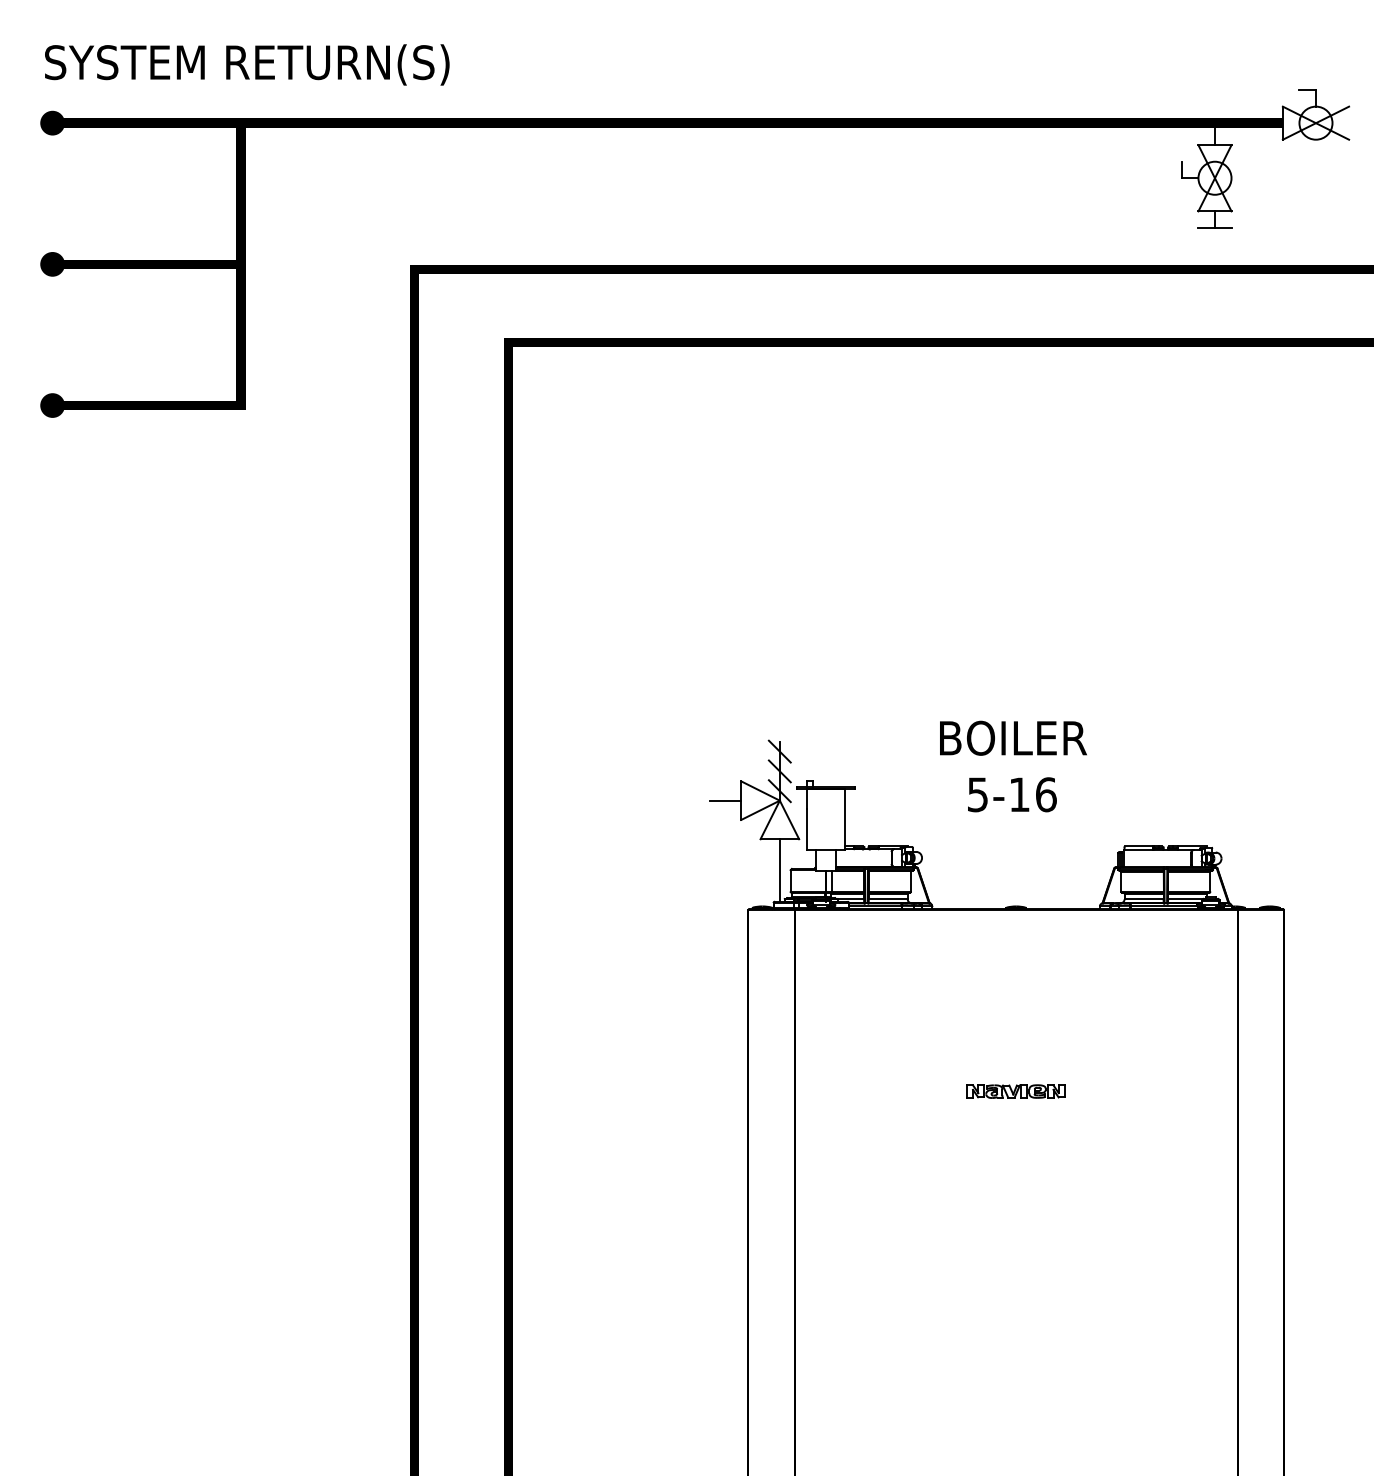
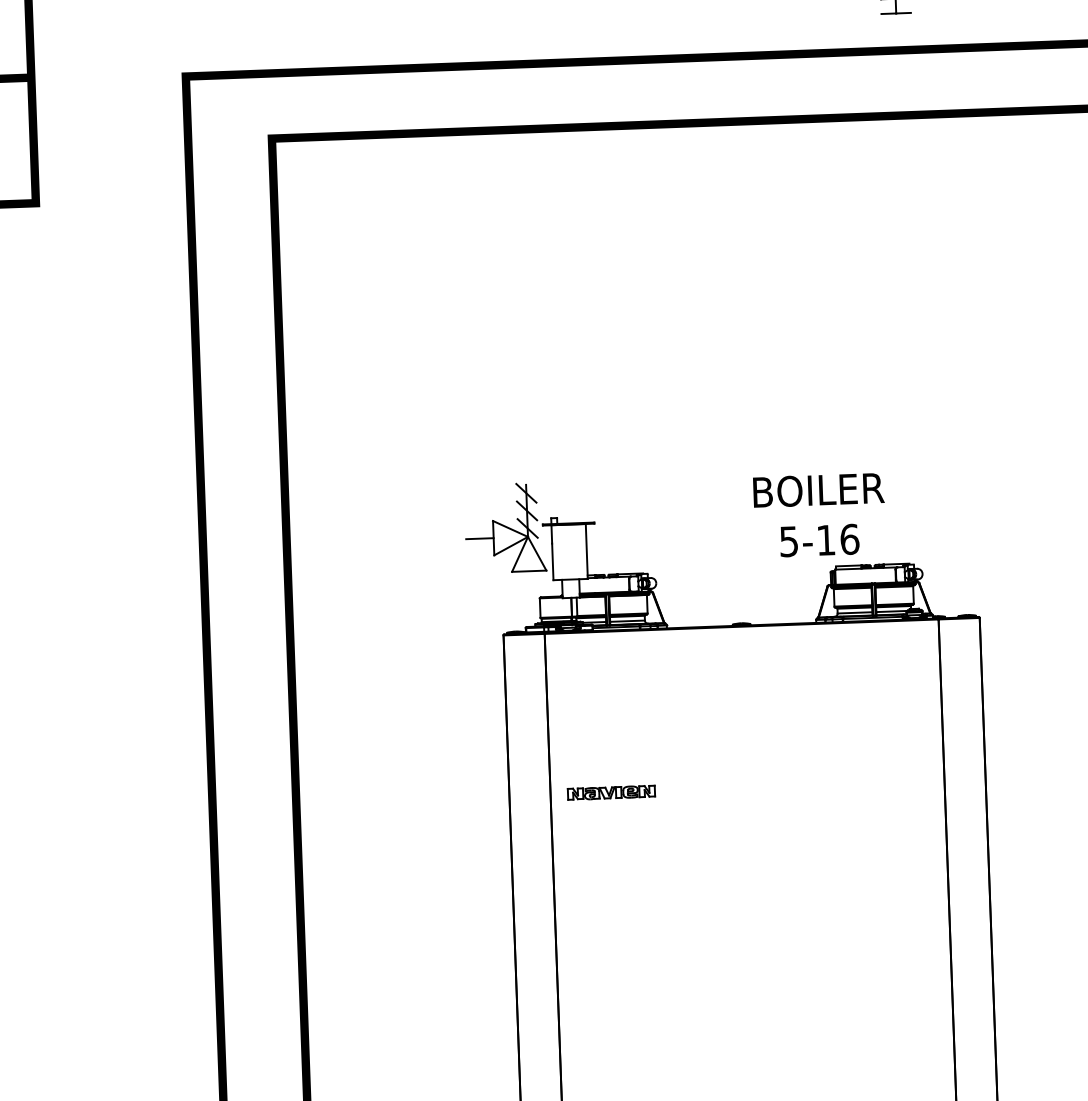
text: (1013, 766) -> (819, 515), moved
line: (779, 870) -> (529, 599), removed
part: (1015, 1091) -> (610, 792), moved

